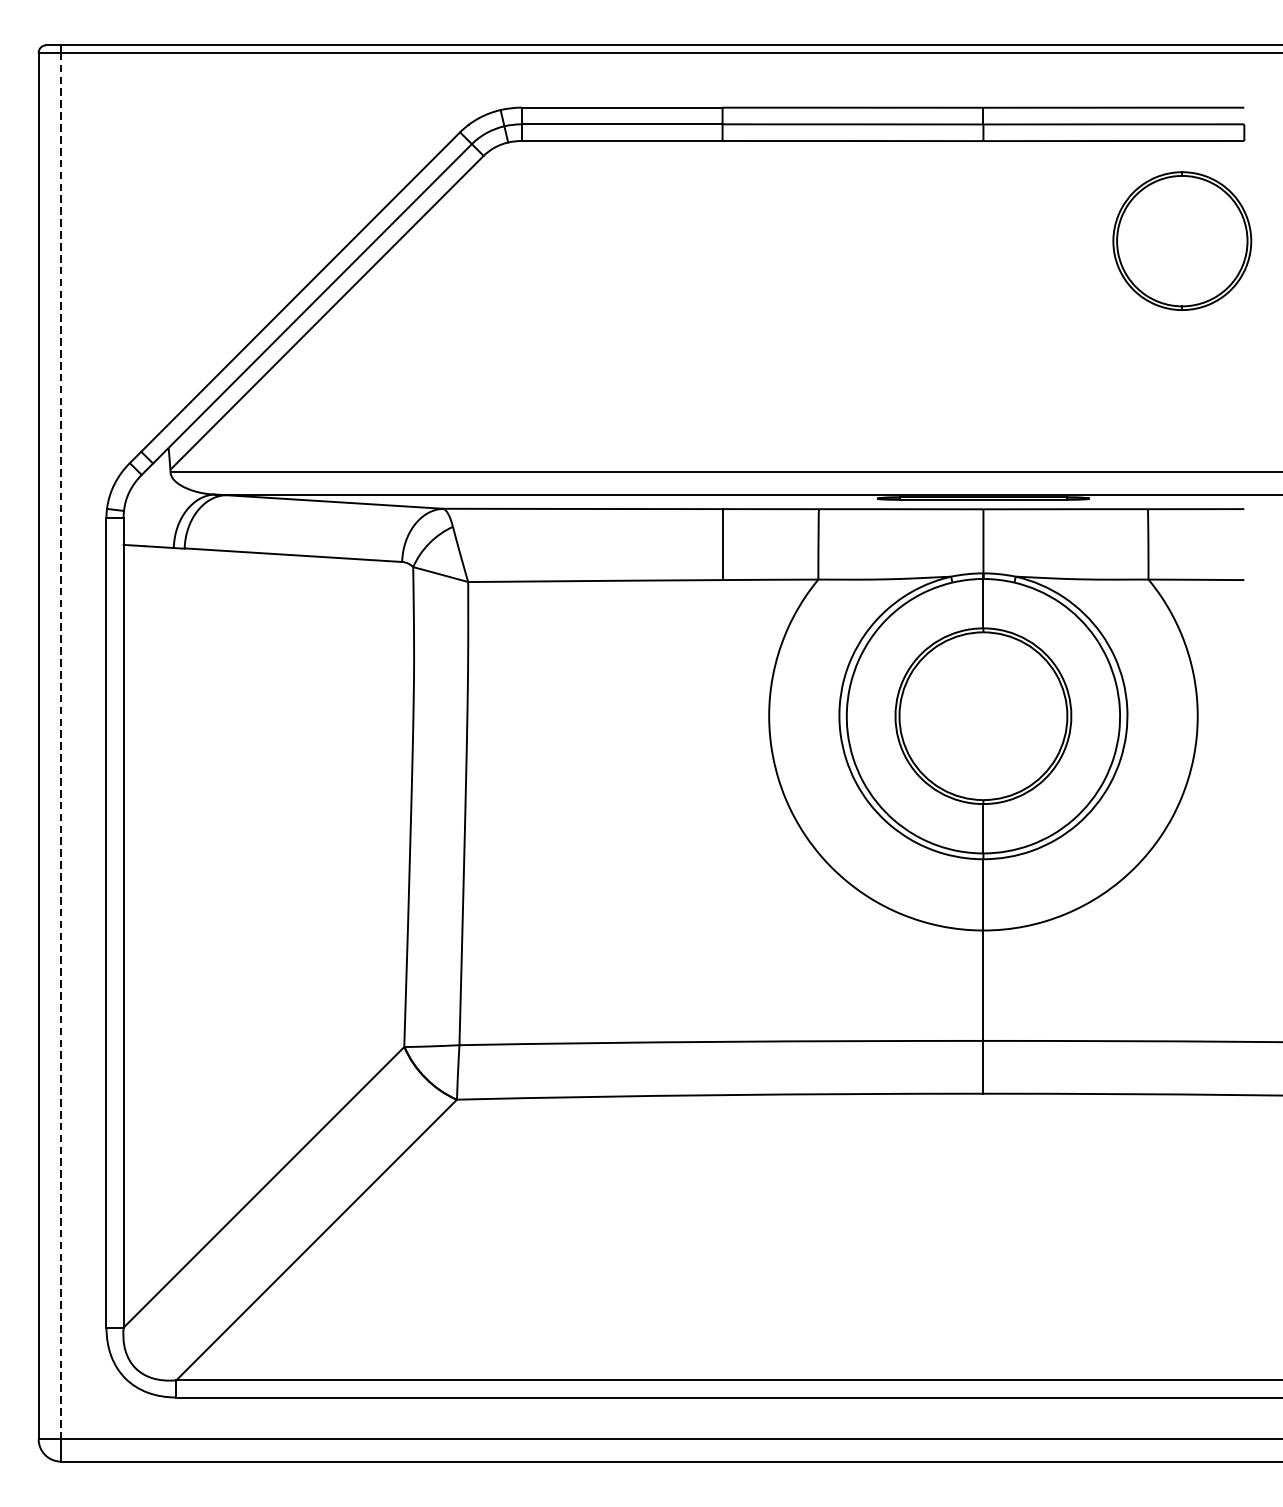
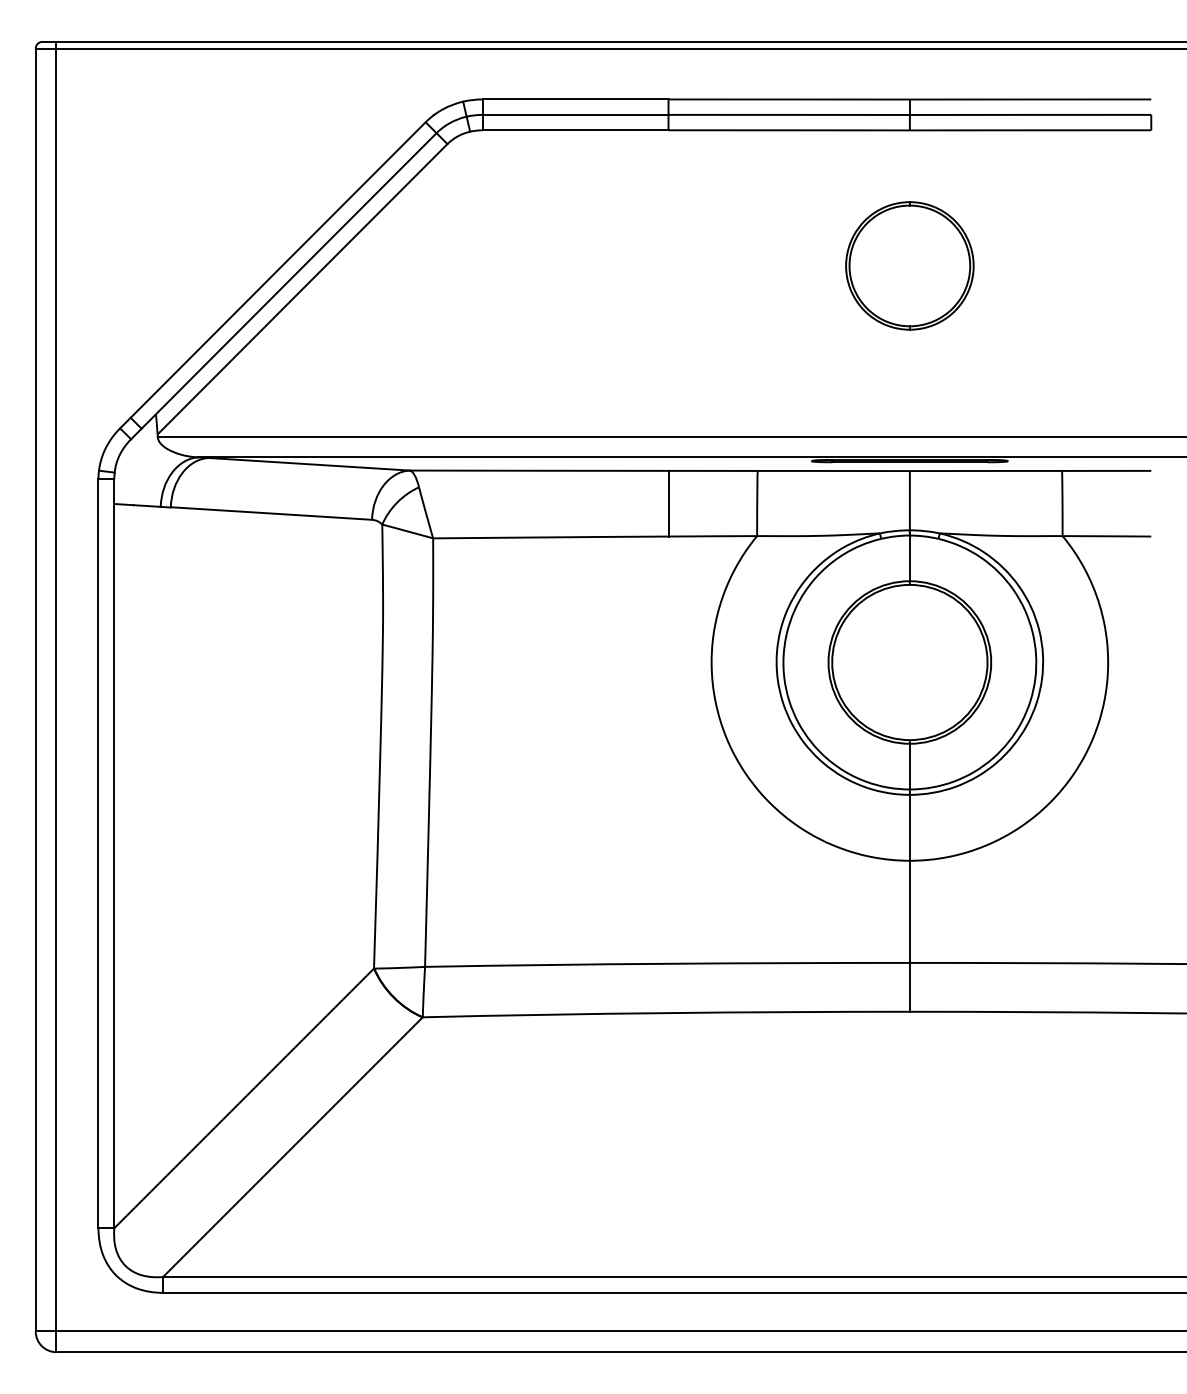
part: (1181, 240) -> (909, 265), moved
line: (61, 746) -> (56, 690), dashed -> solid

